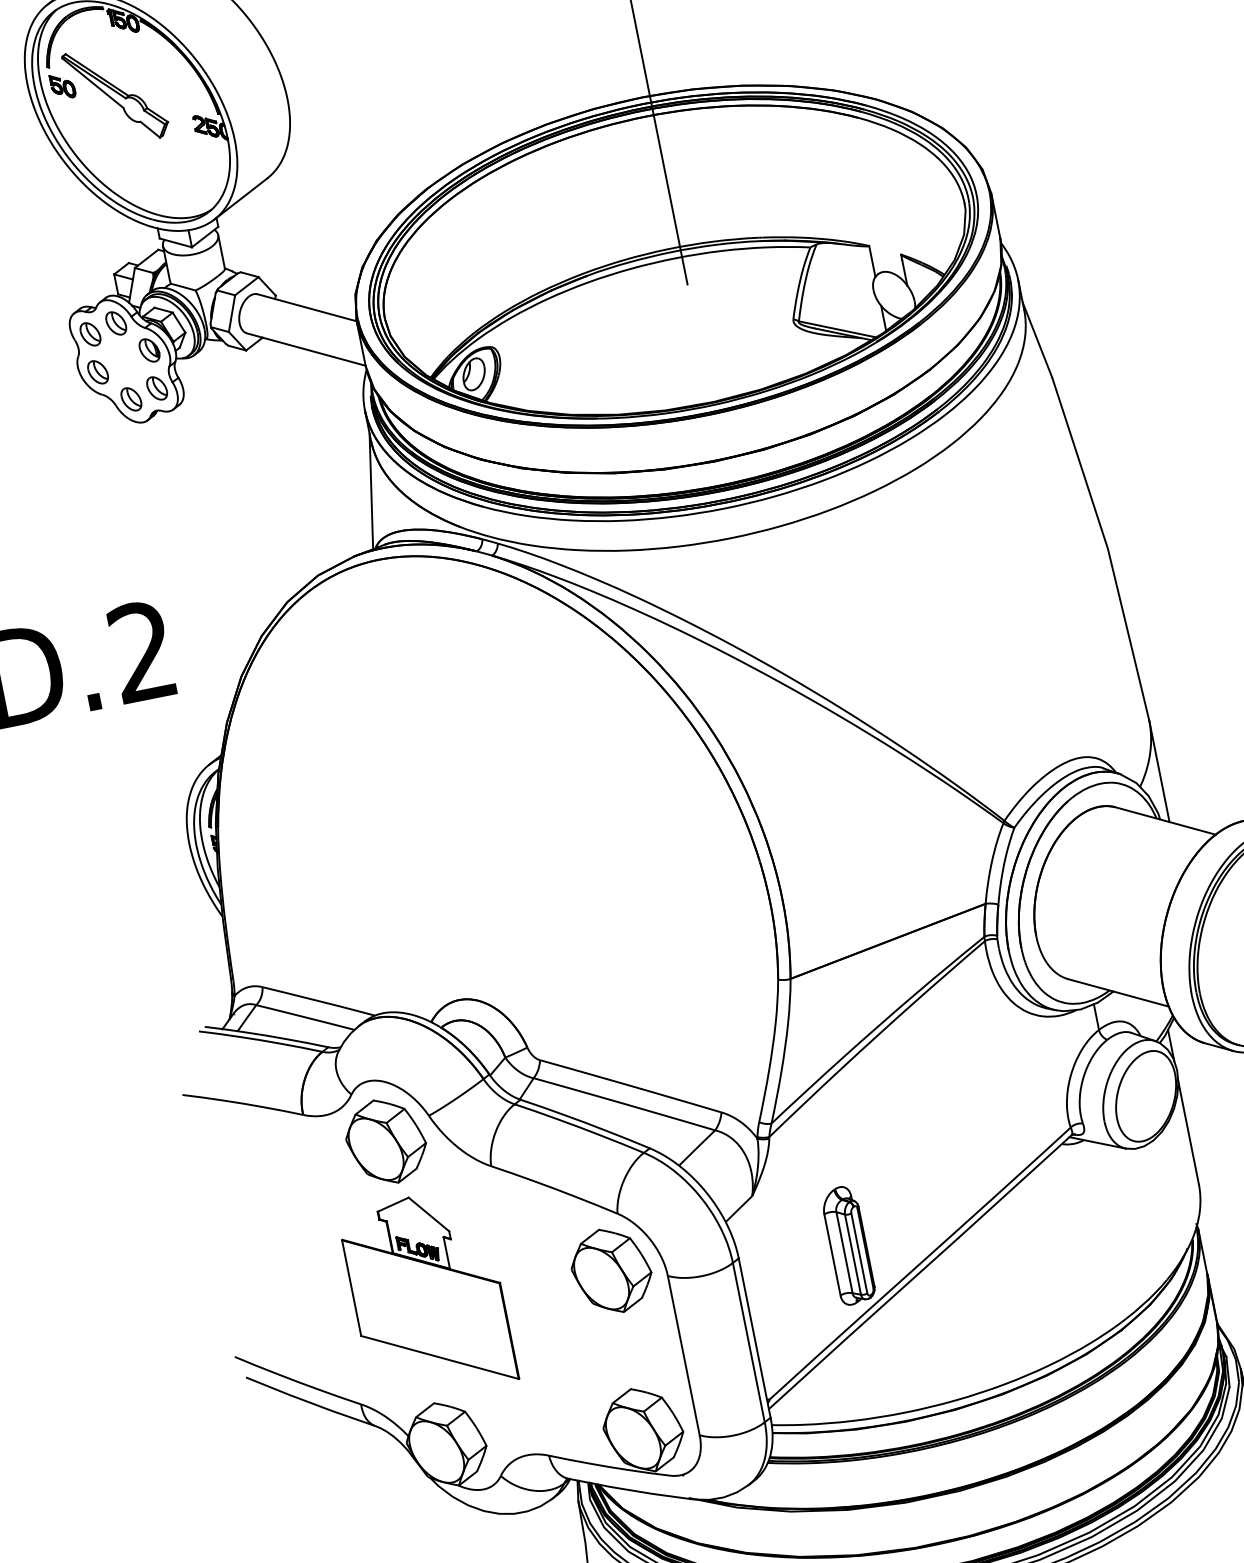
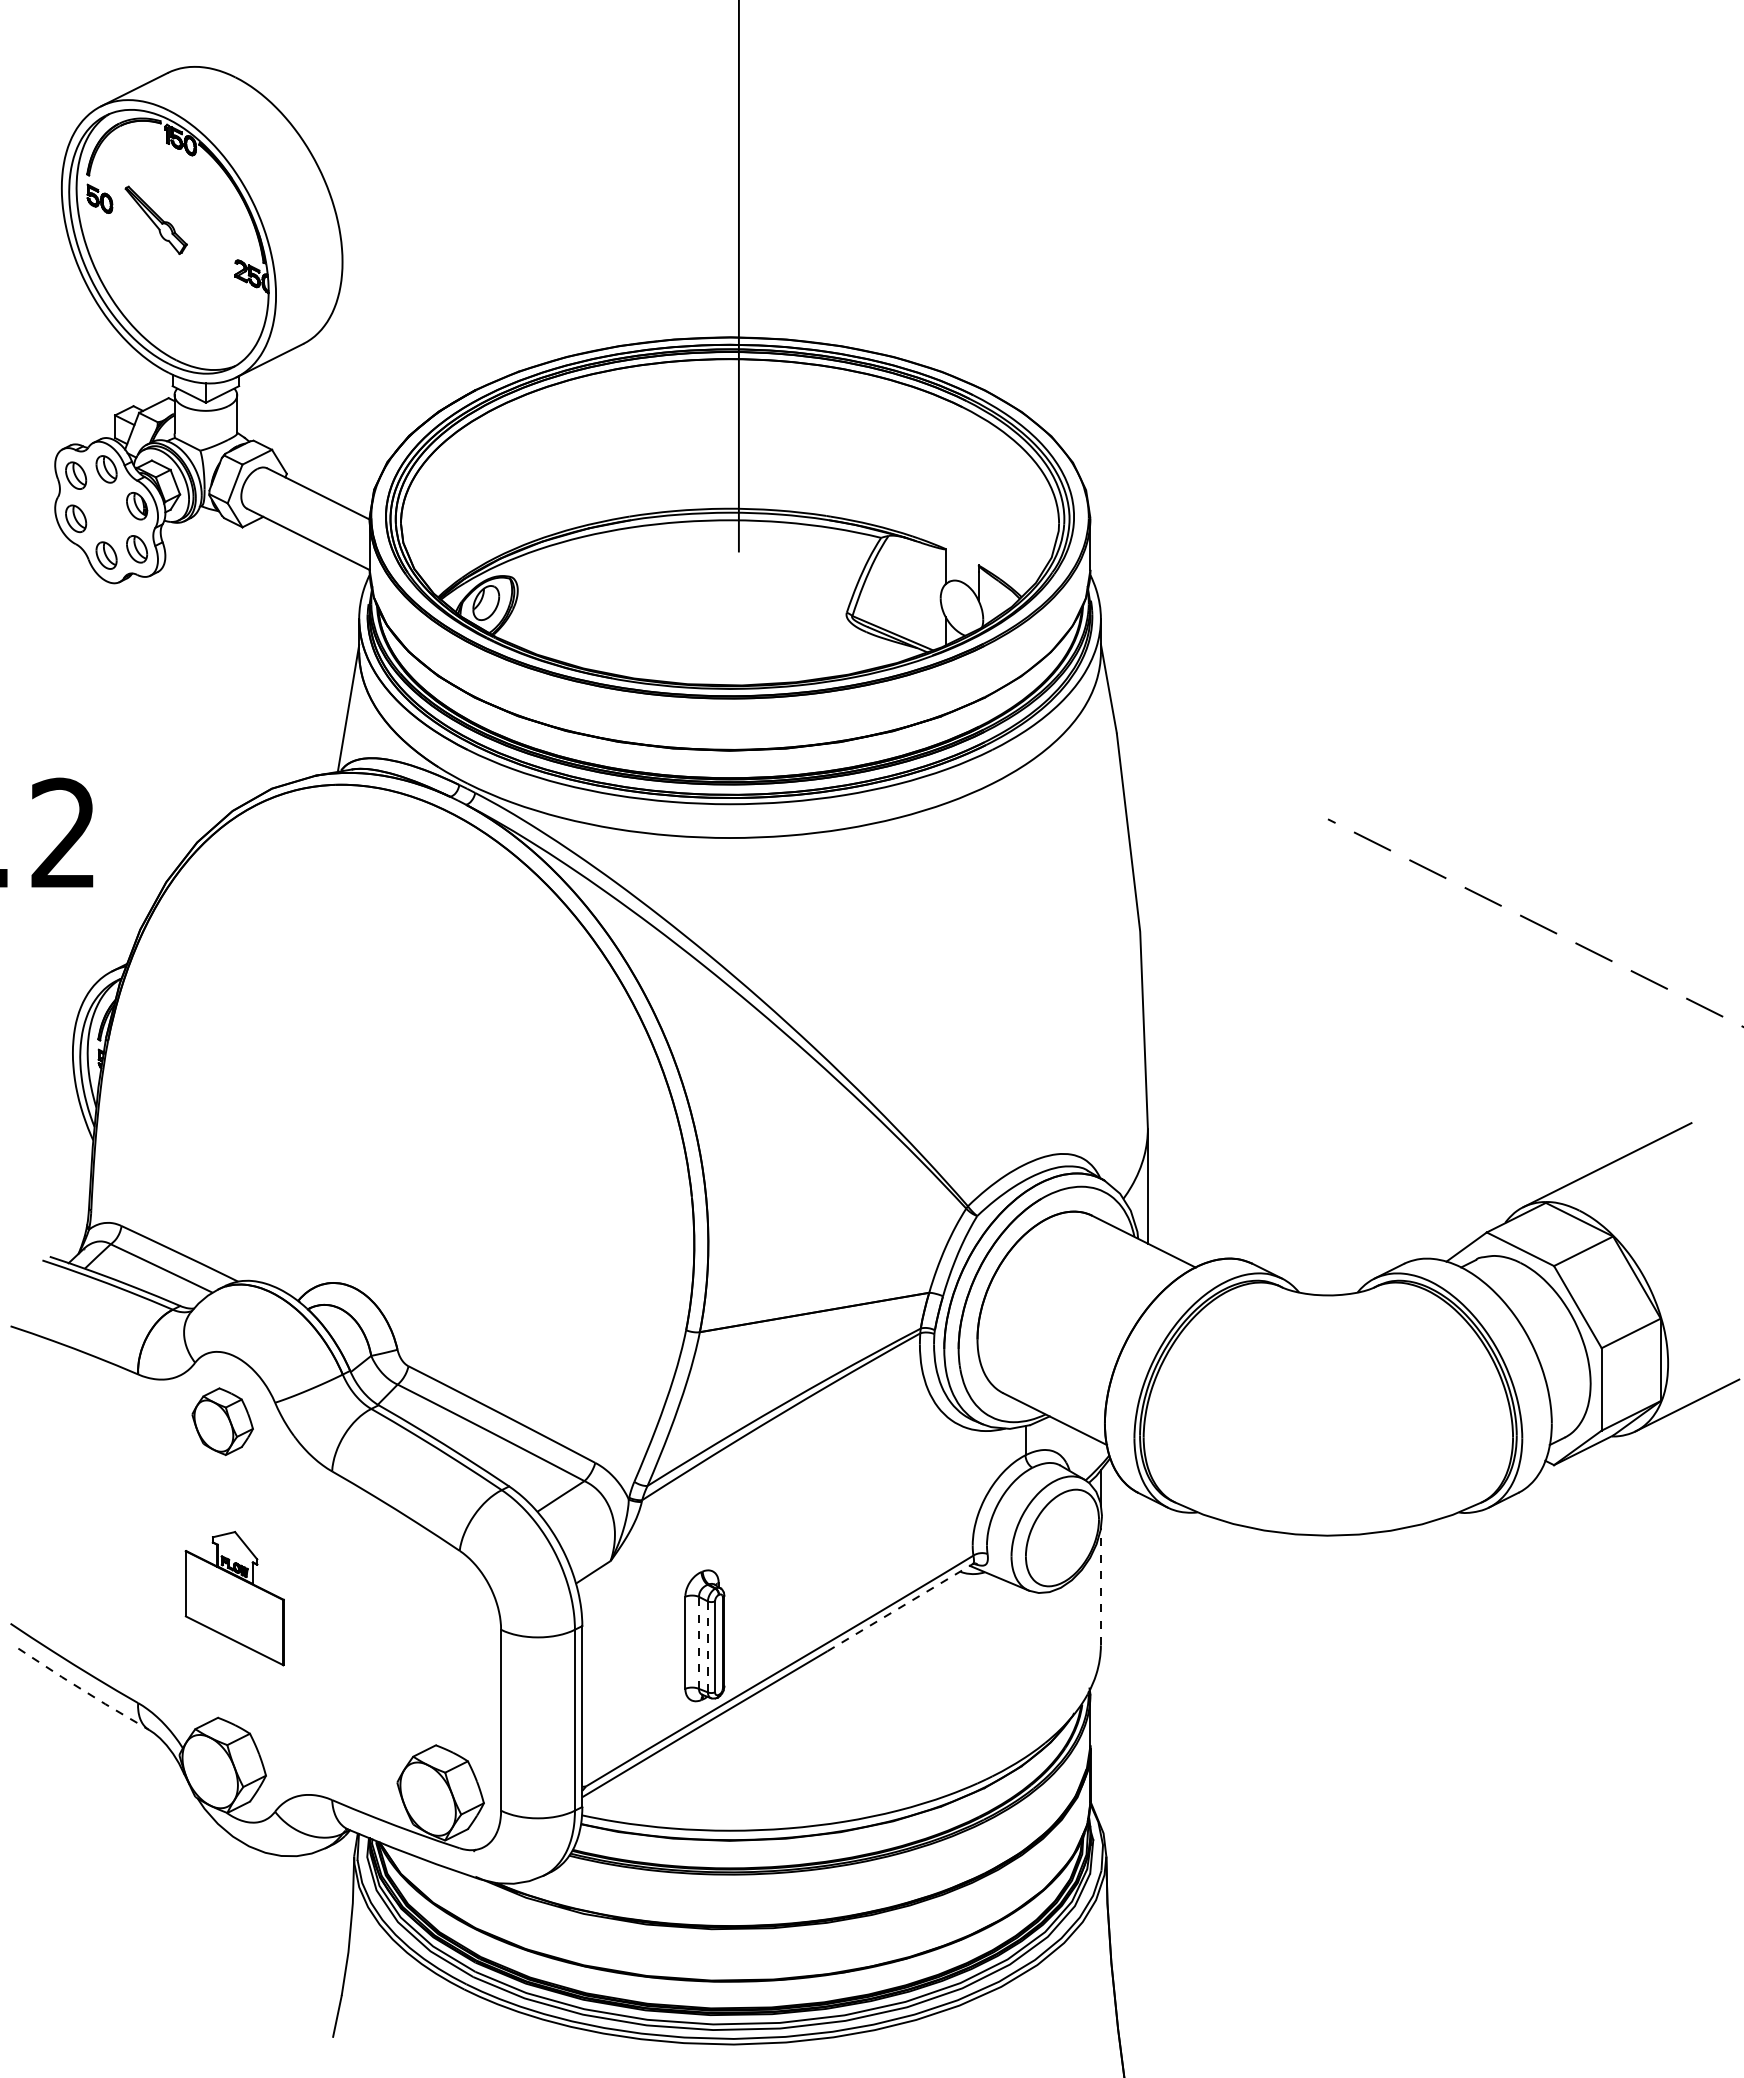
part: (116, 95) -> (156, 220), size x0.6
line: (1188, 1132) -> (1100, 1586), solid -> dashed
part: (385, 1141) -> (222, 1421), size x0.7
line: (1015, 1186) -> (900, 1607), solid -> dashed
line: (844, 1252) -> (699, 1642), solid -> dashed
line: (852, 1255) -> (707, 1647), solid -> dashed
part: (611, 1270) -> (440, 1611), removed
part: (427, 1295) -> (234, 1598), size x0.6
line: (310, 1402) -> (83, 1690), solid -> dashed

